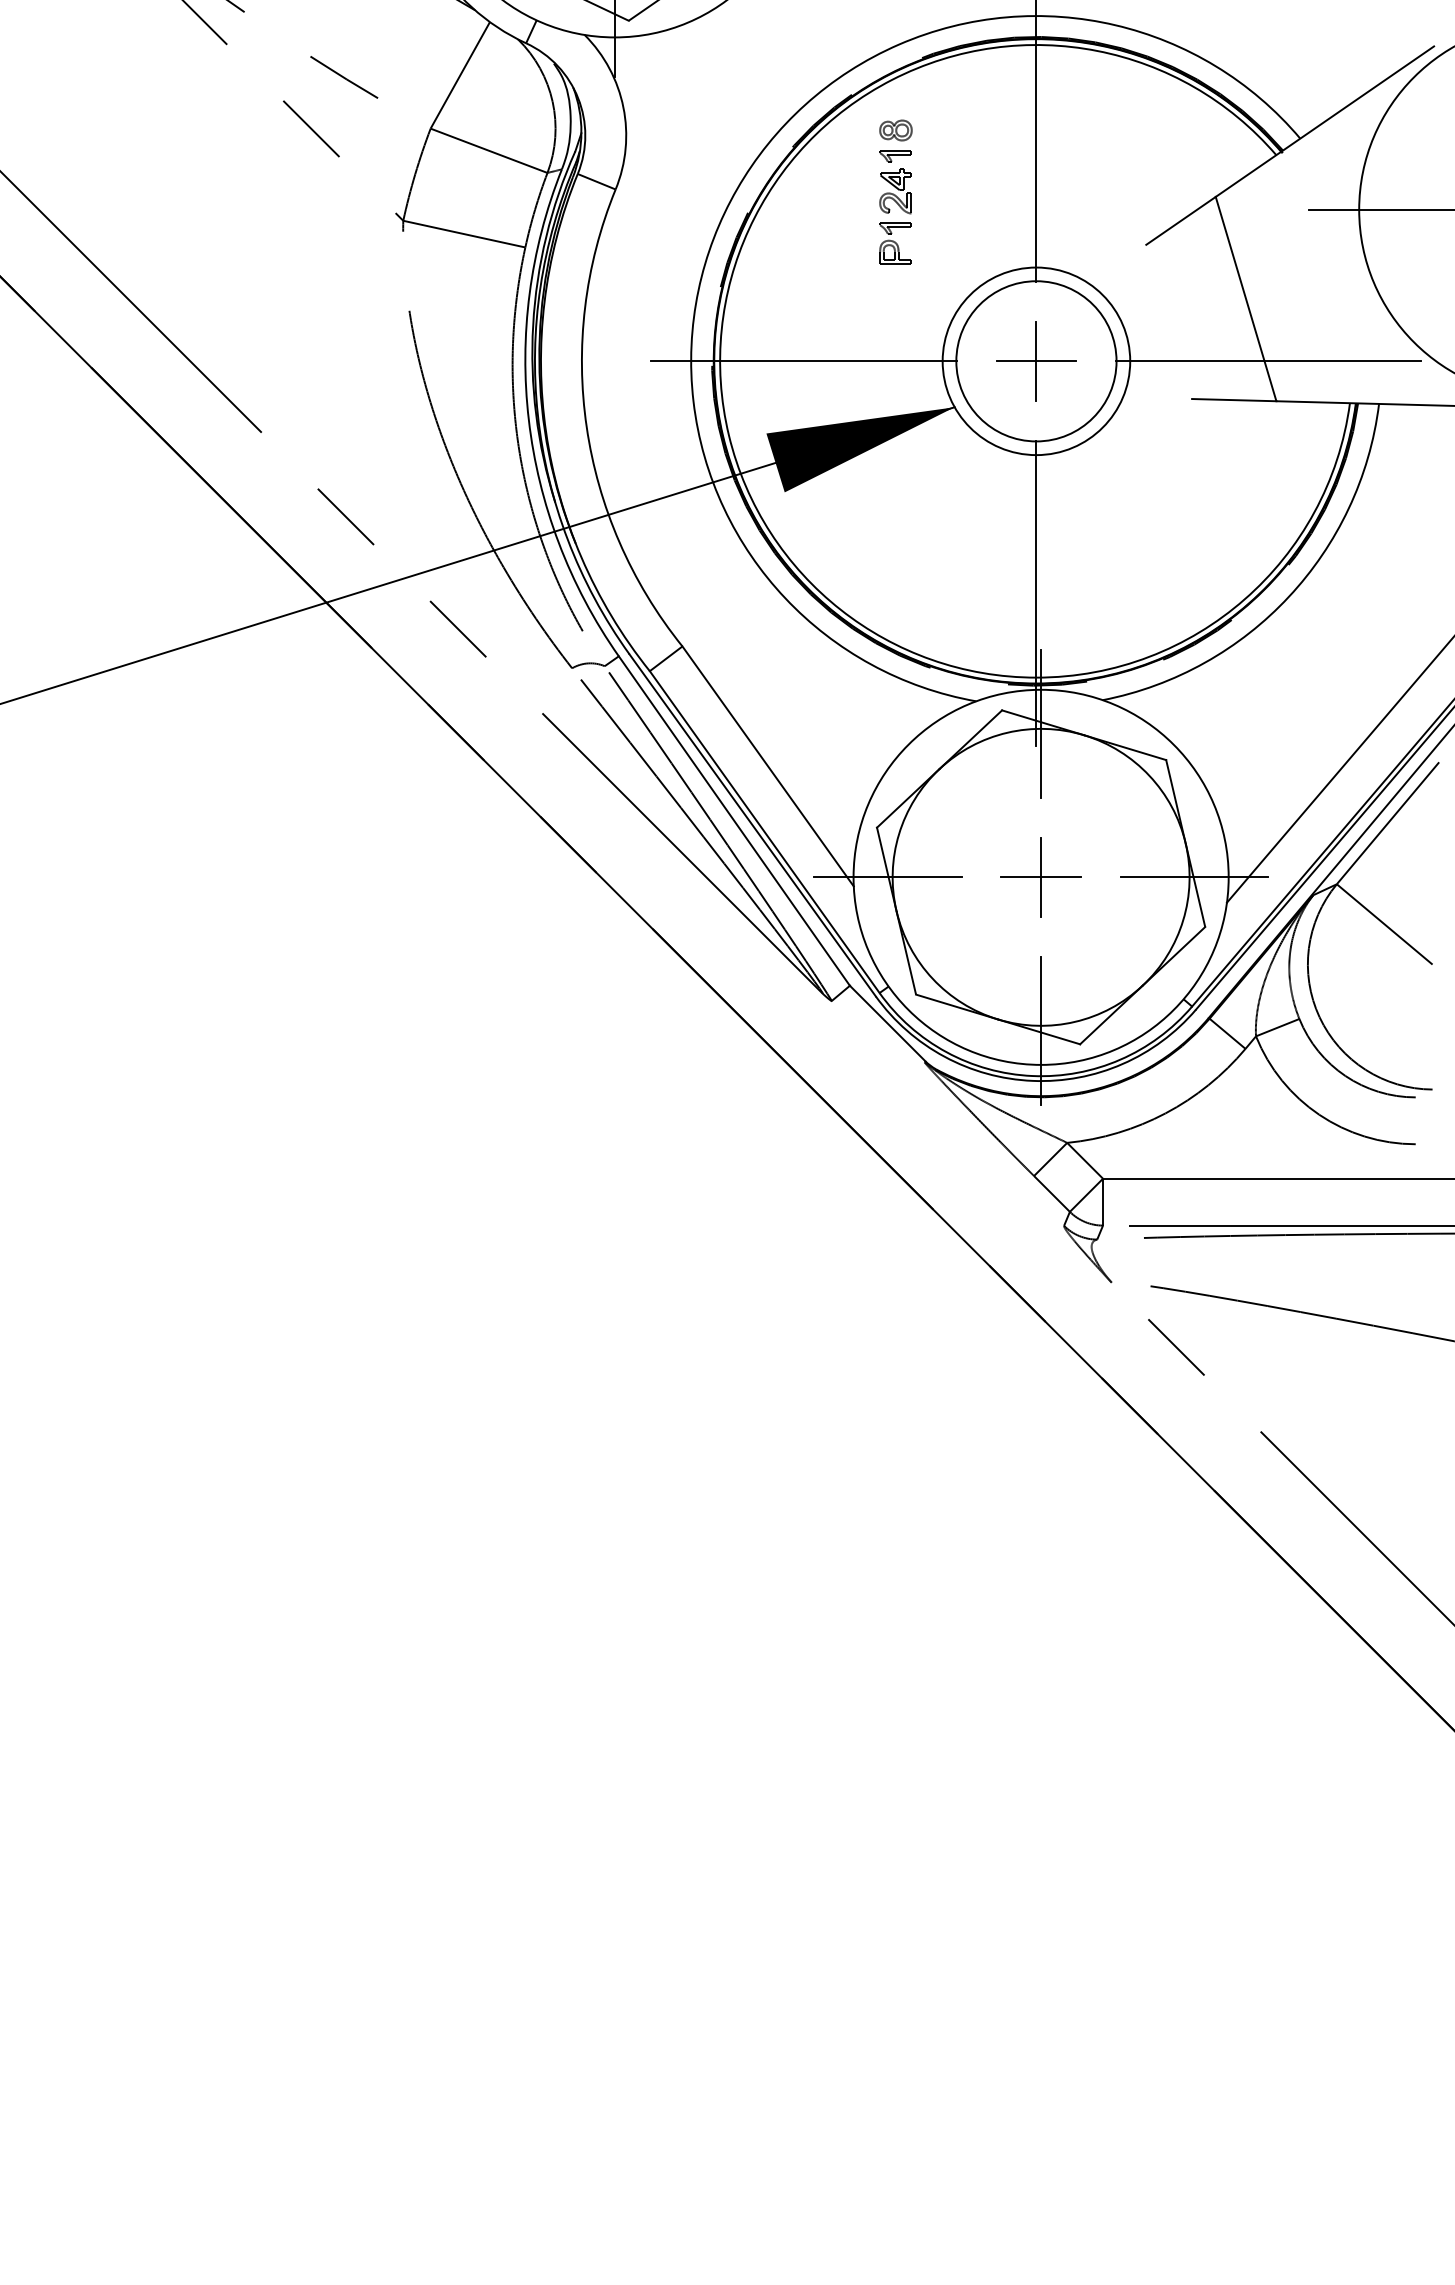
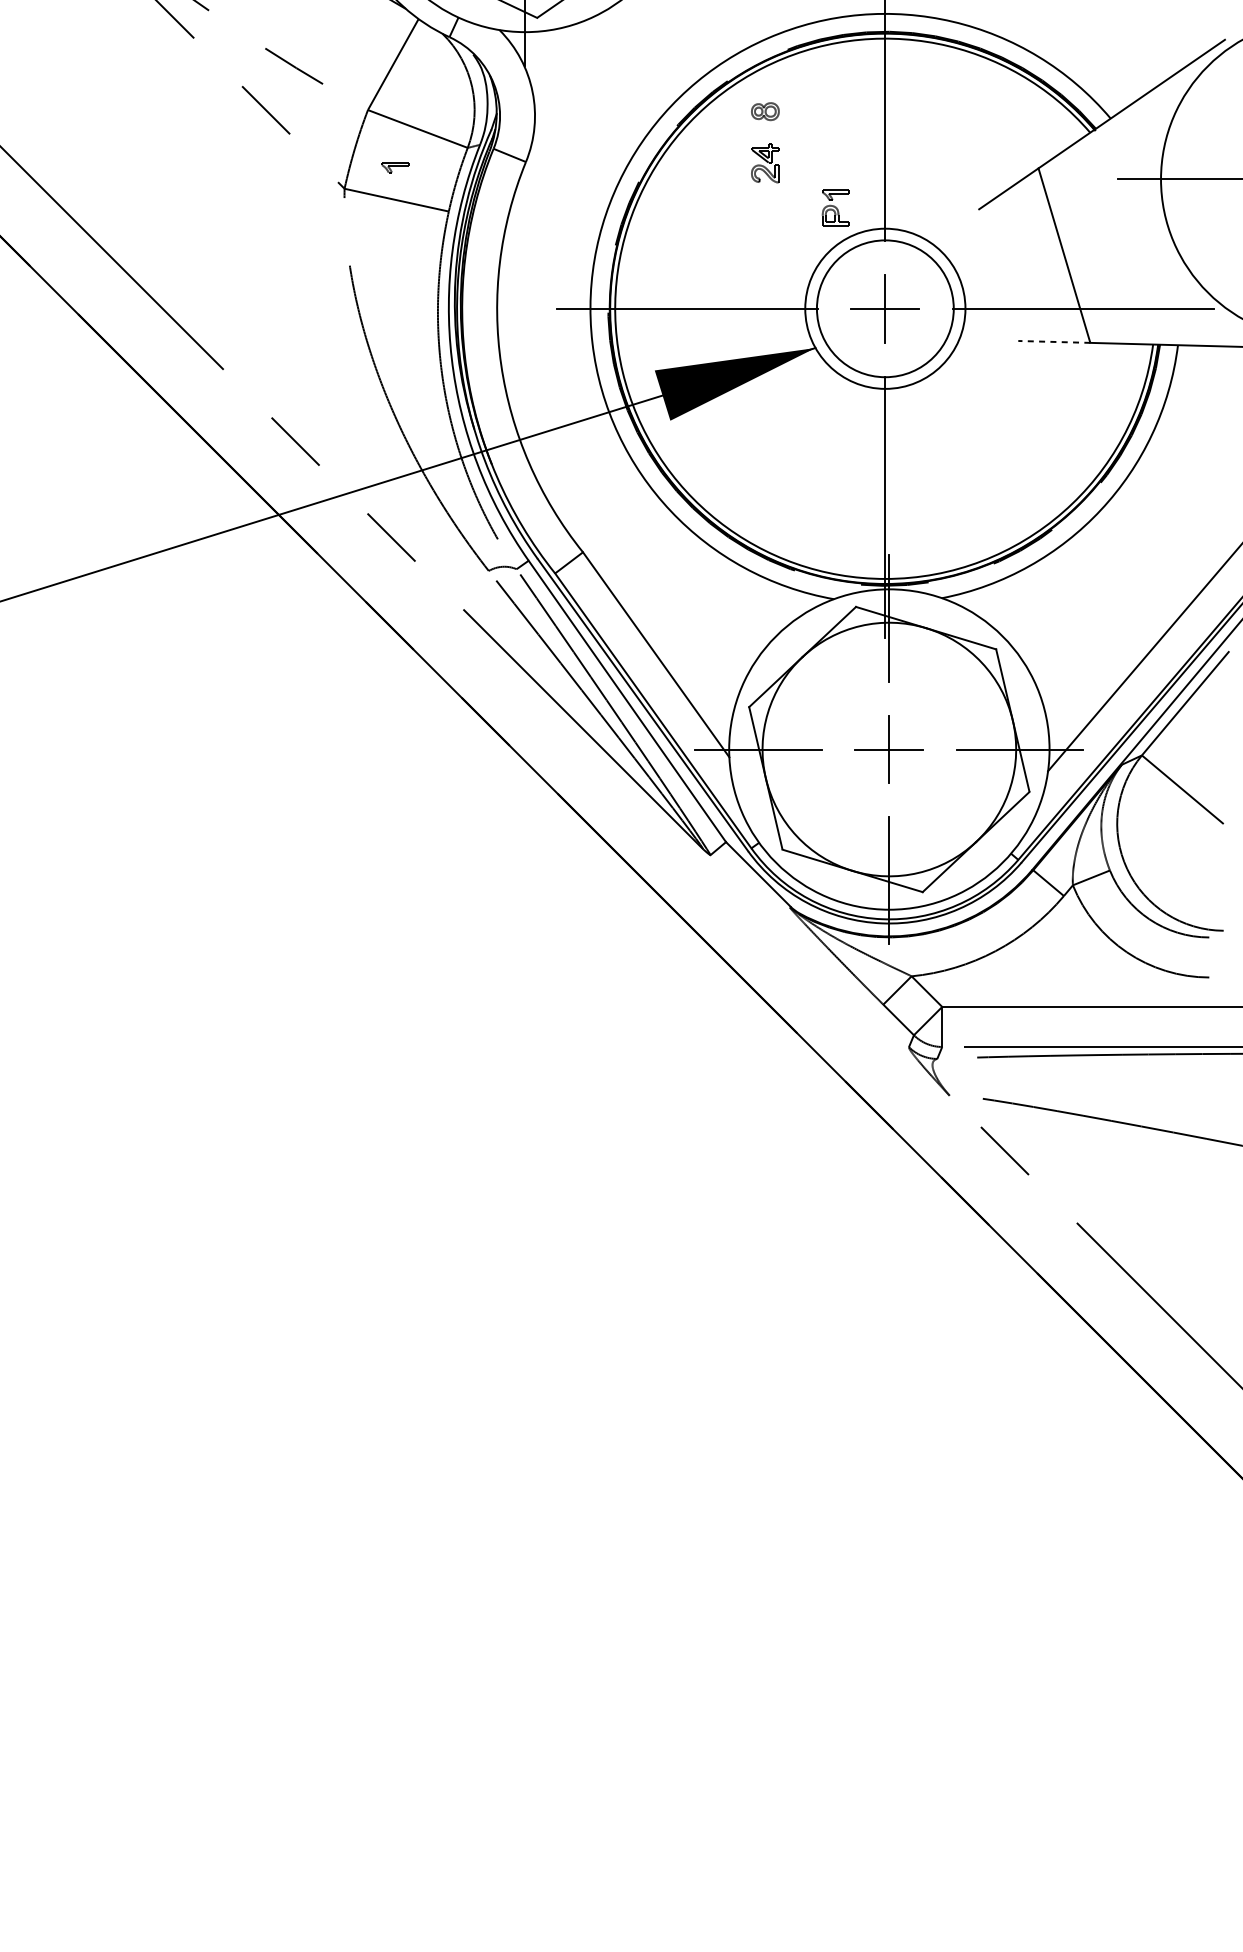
part: (895, 156) -> (395, 168), moved
part: (895, 243) -> (835, 208), moved
line: (1233, 400) -> (1053, 342), solid -> dashed

